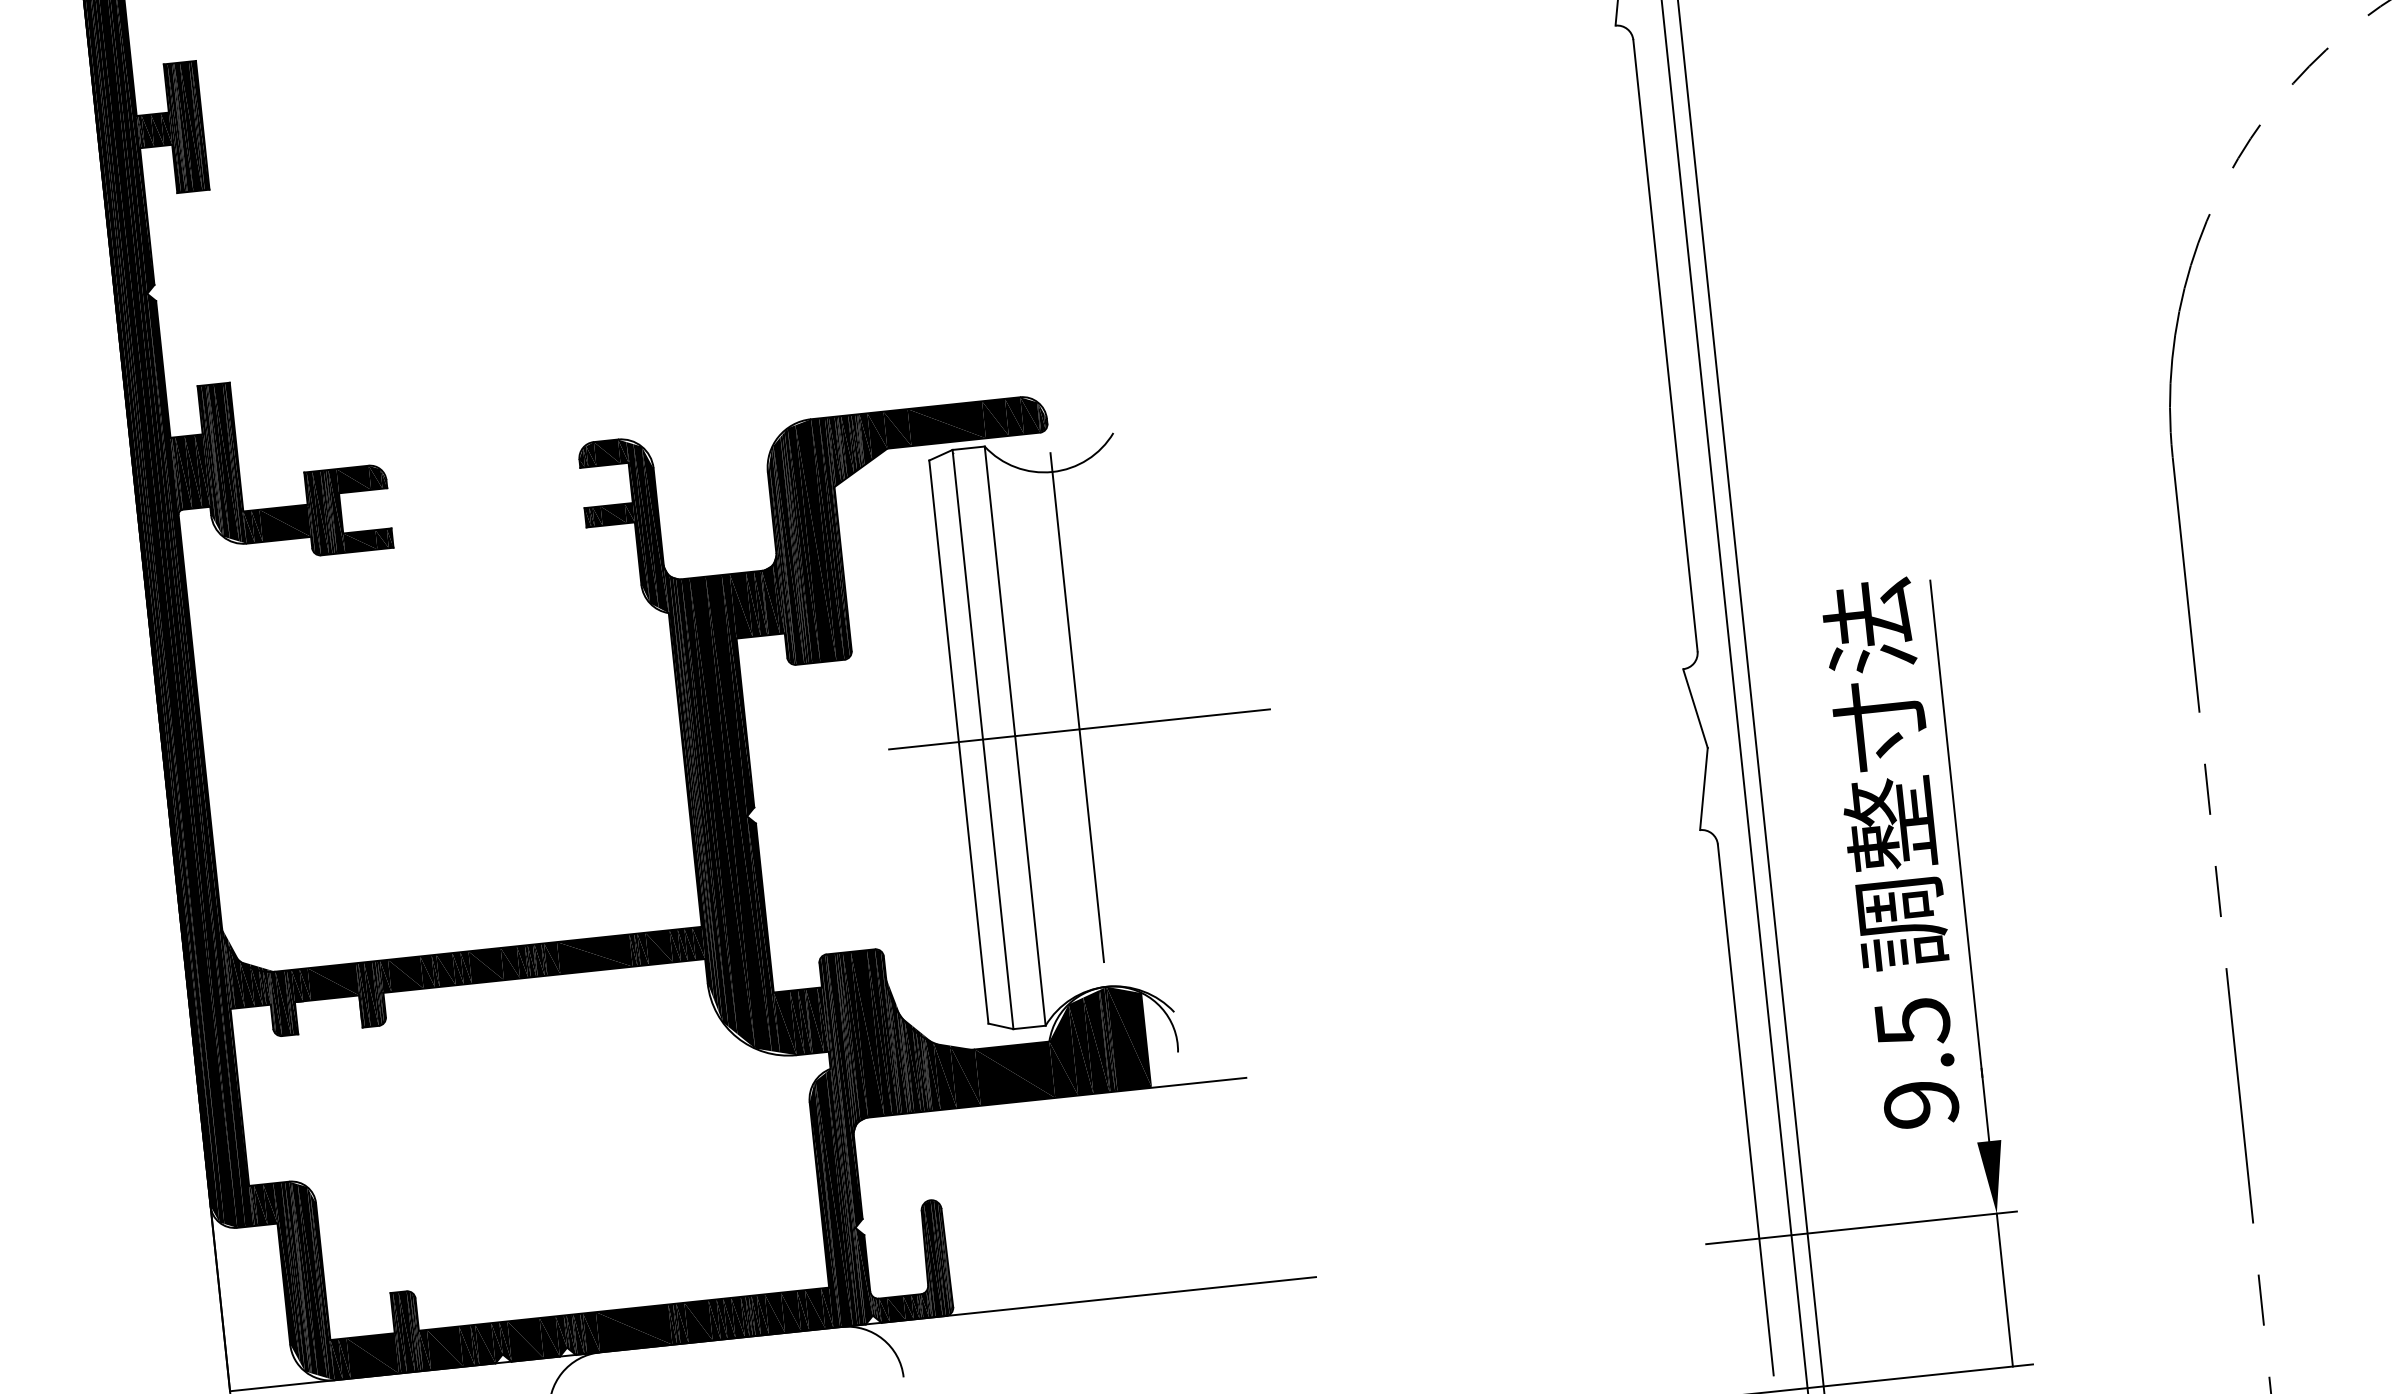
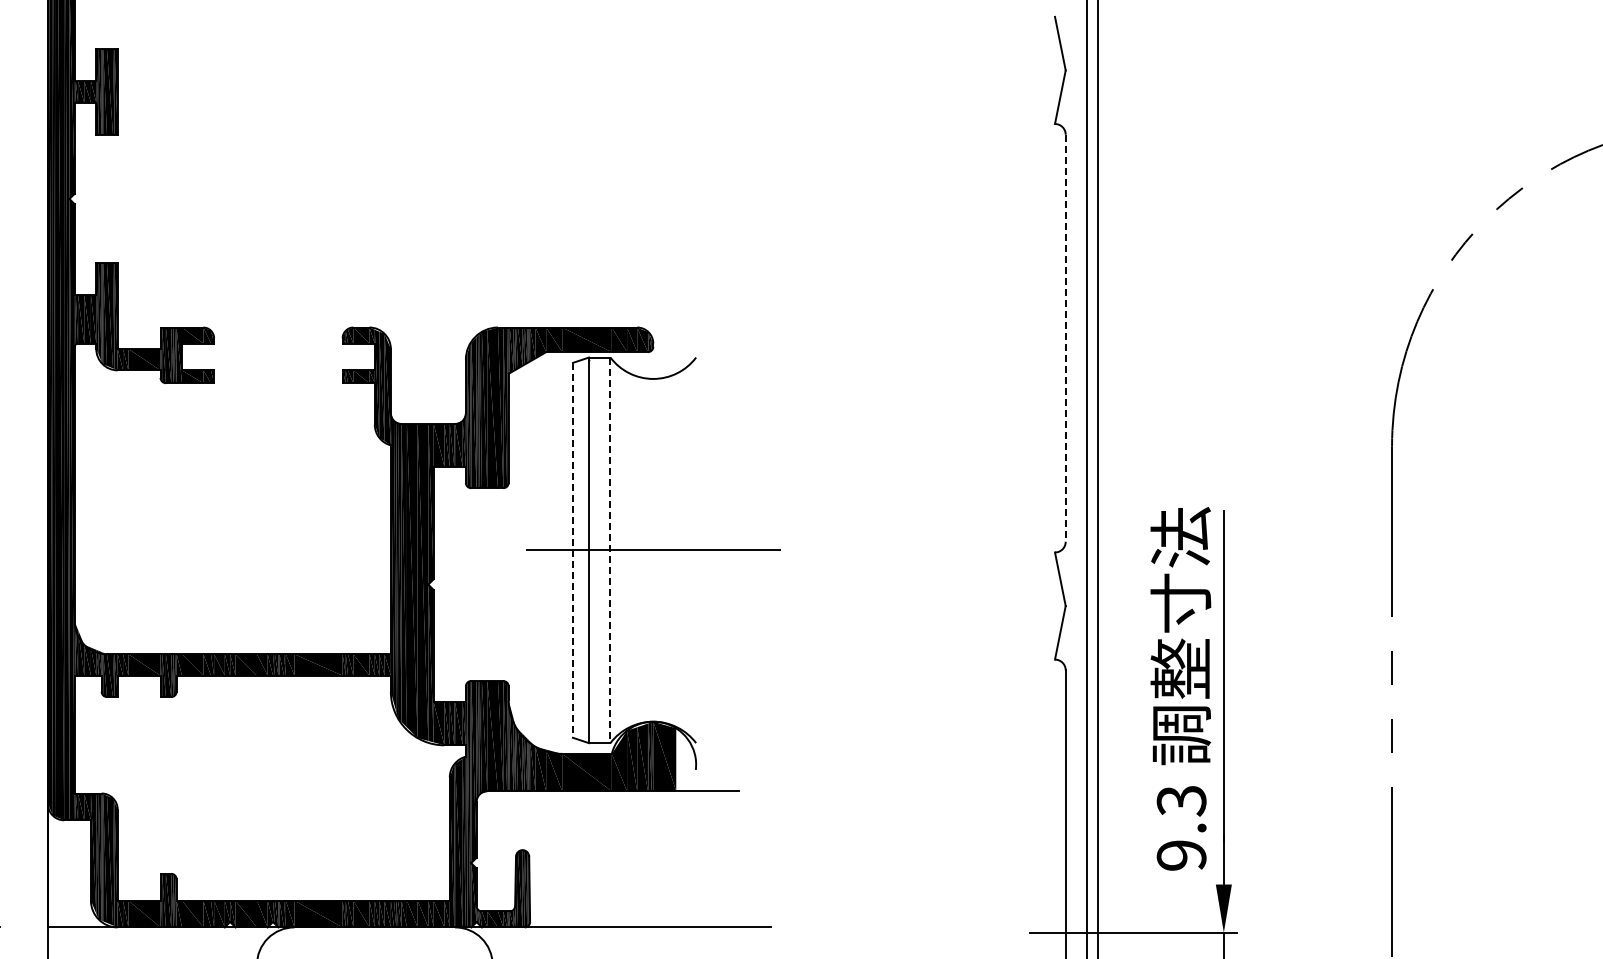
line: (1665, 346) -> (1065, 338), solid -> dashed
line: (1079, 729) -> (653, 550), removed
line: (1015, 736) -> (610, 550), solid -> dashed
line: (958, 742) -> (572, 550), solid -> dashed
text: (1912, 1021) -> (1181, 800), 9.5 -> 9.3

